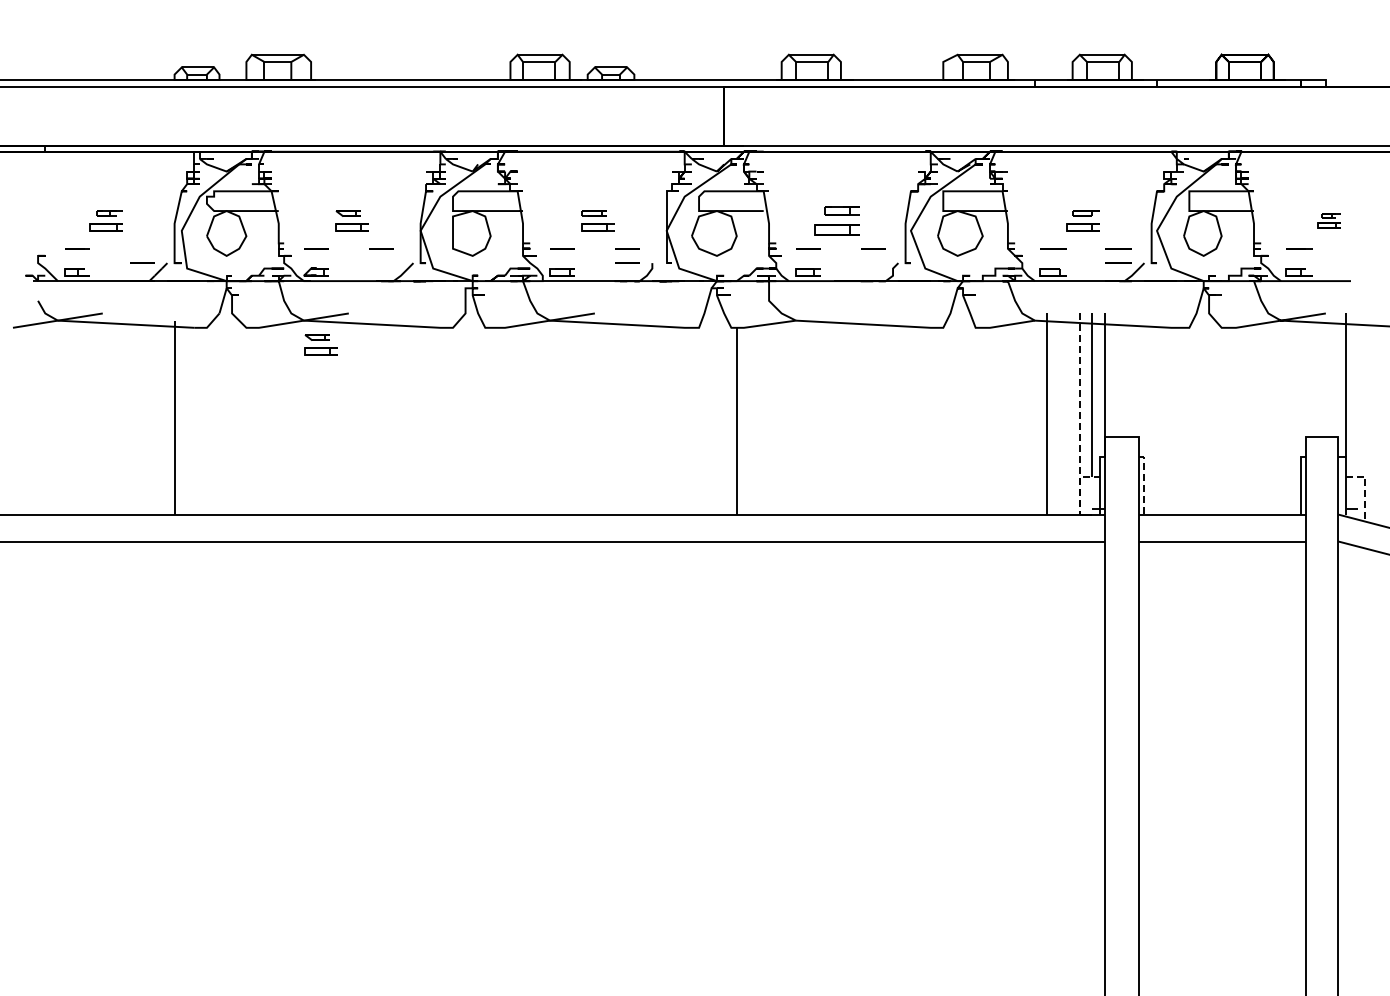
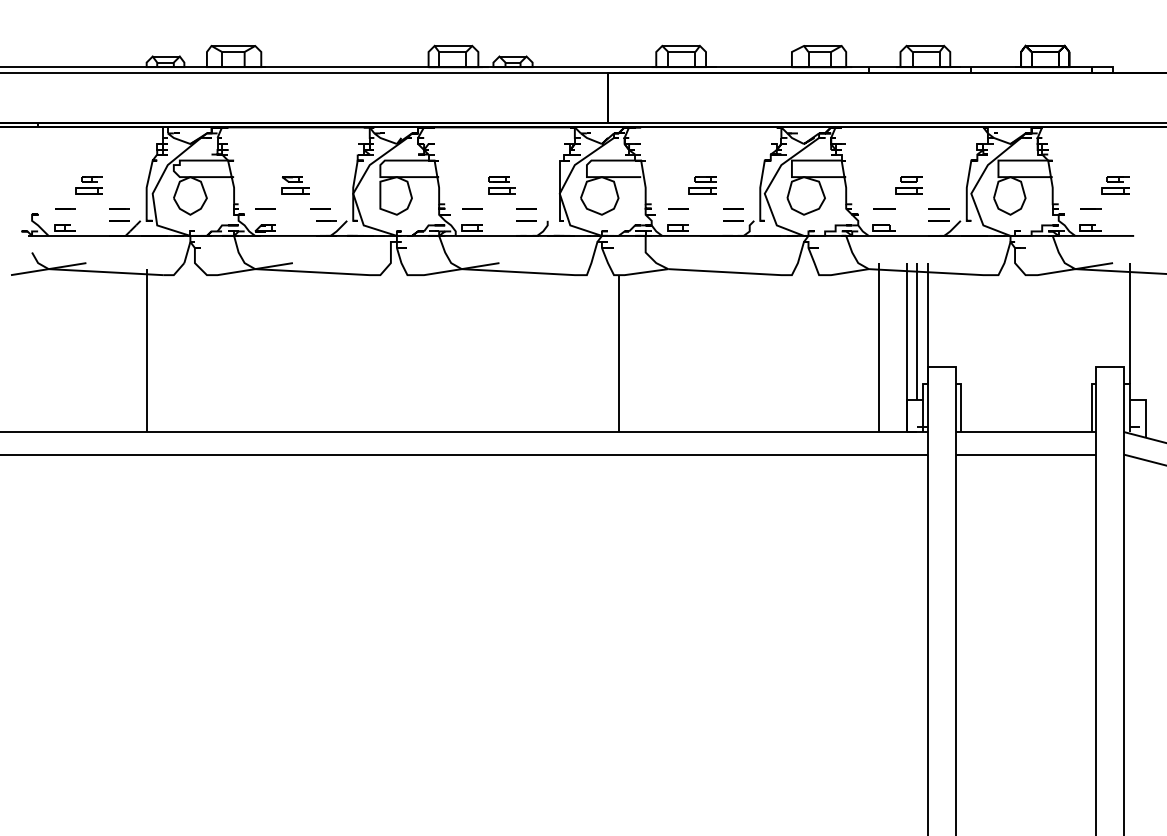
part: (836, 220) -> (702, 185), size x0.71
part: (1328, 220) -> (1115, 185), size x1.43
line: (142, 248) -> (119, 208), added
line: (388, 262) -> (326, 220), added
line: (873, 262) -> (733, 220), added
part: (320, 344) -> (269, 289), removed
line: (1079, 443) -> (906, 372), dashed -> solid
line: (1144, 482) -> (960, 404), dashed -> solid
line: (1365, 488) -> (1146, 410), dashed -> solid

